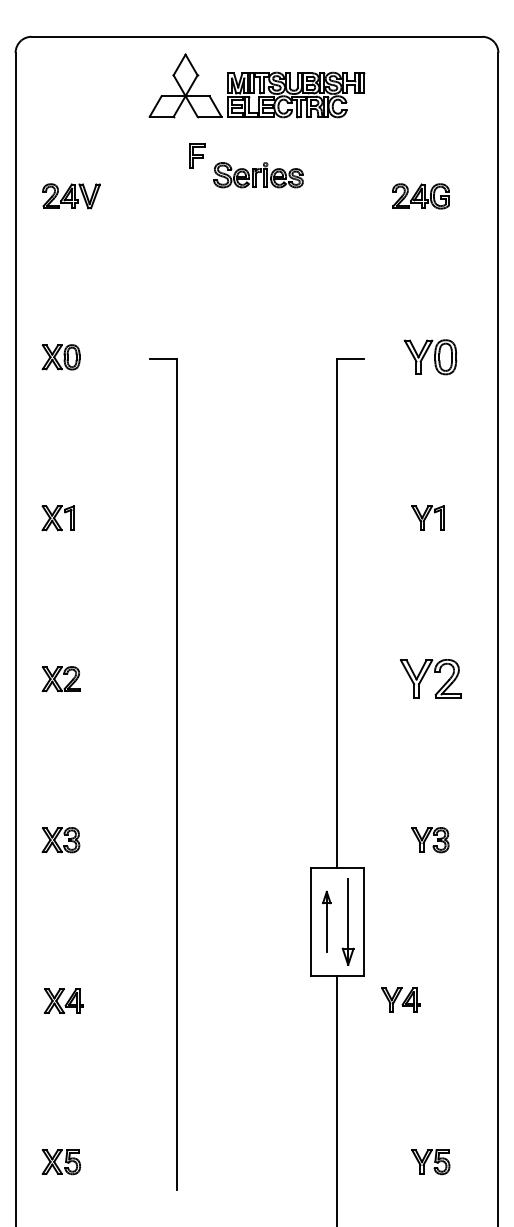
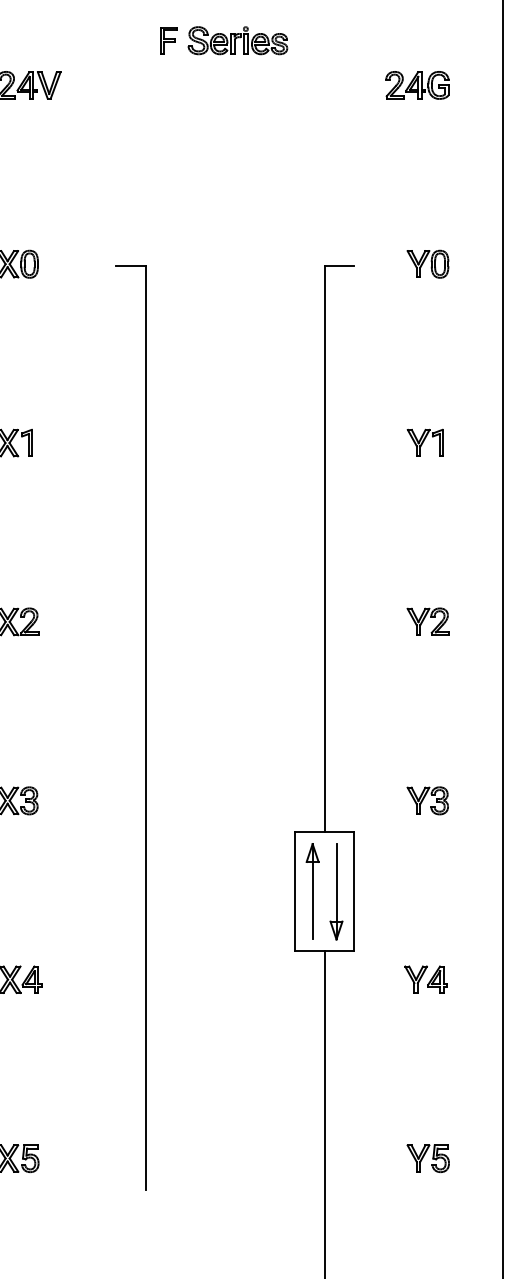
part: (258, 175) -> (237, 41), moved
part: (430, 357) -> (427, 264), size x0.71
part: (430, 678) -> (427, 621), size x0.62
part: (326, 921) -> (312, 891), size x1.43
part: (400, 999) -> (425, 979), moved

